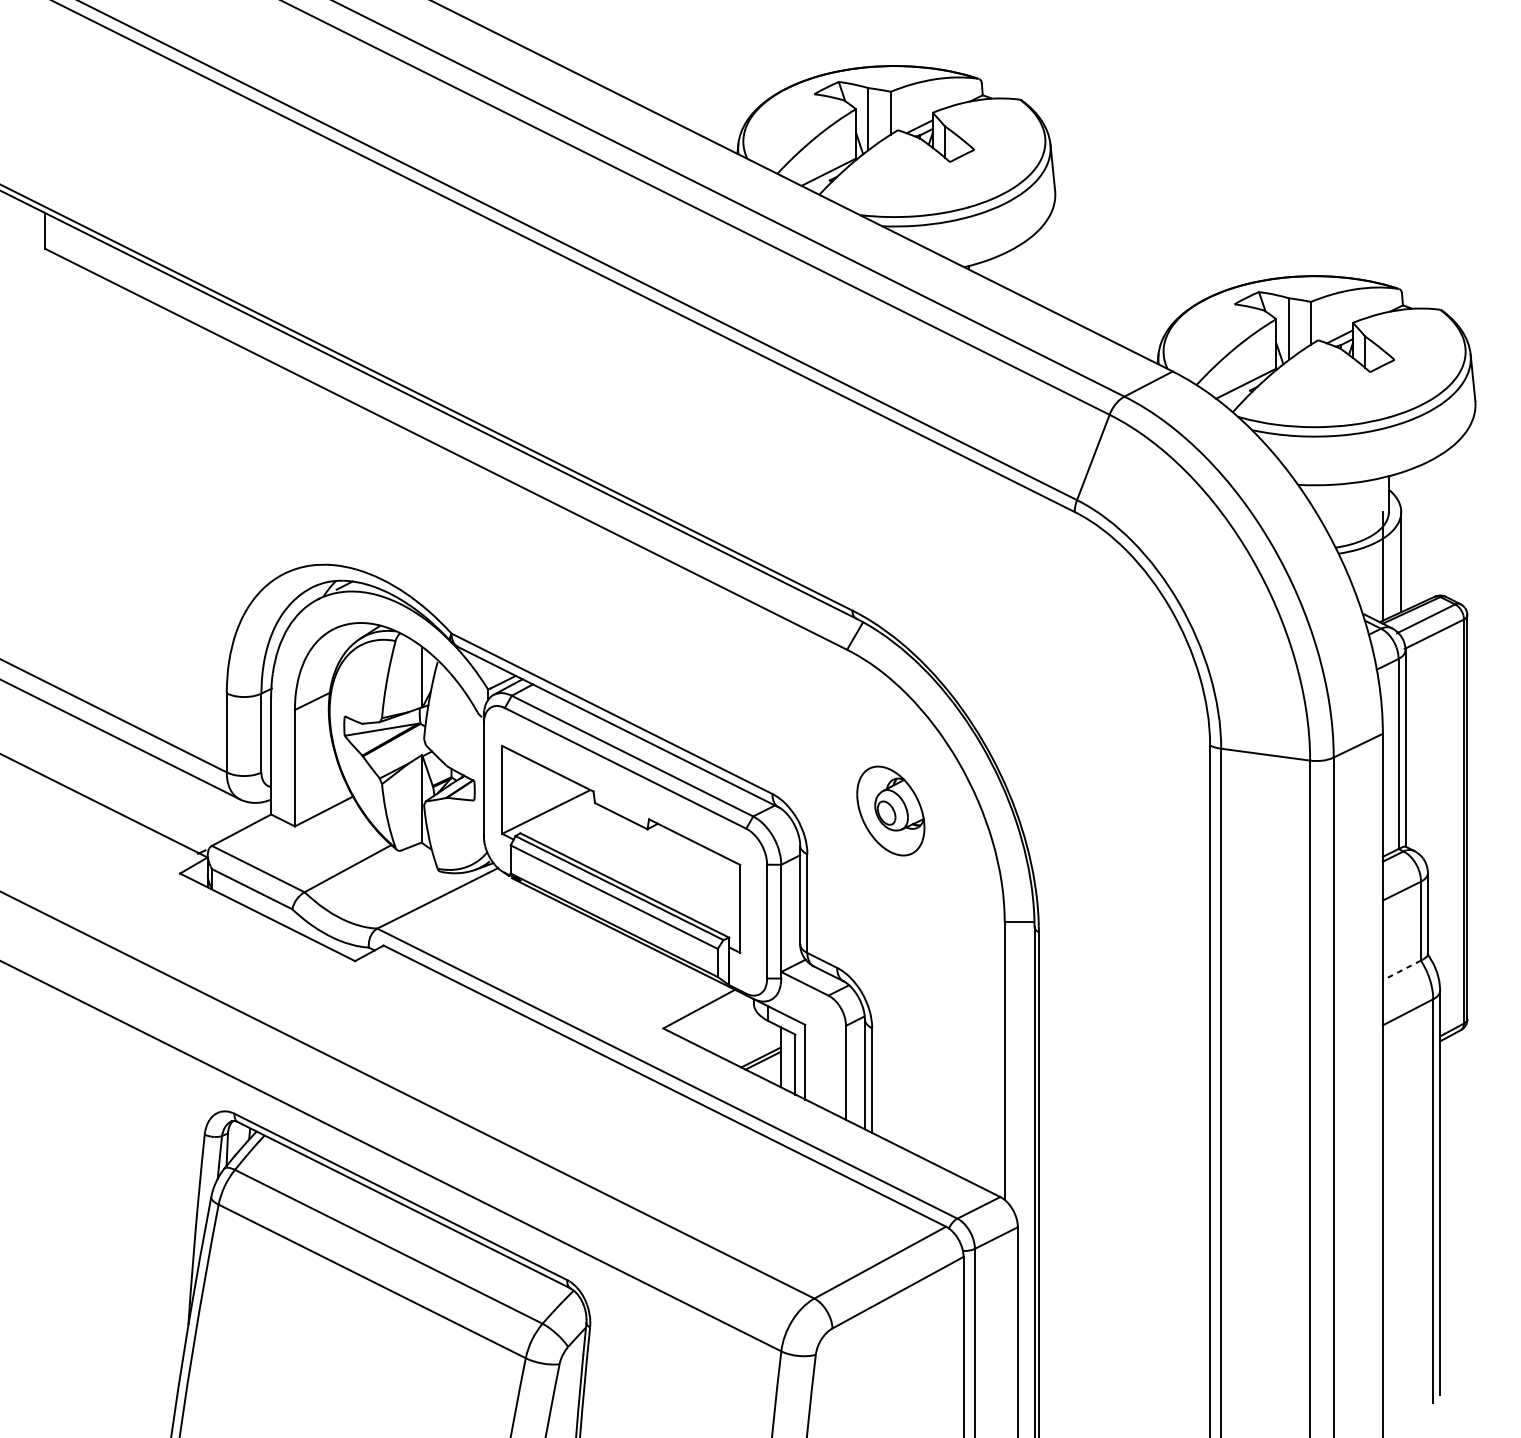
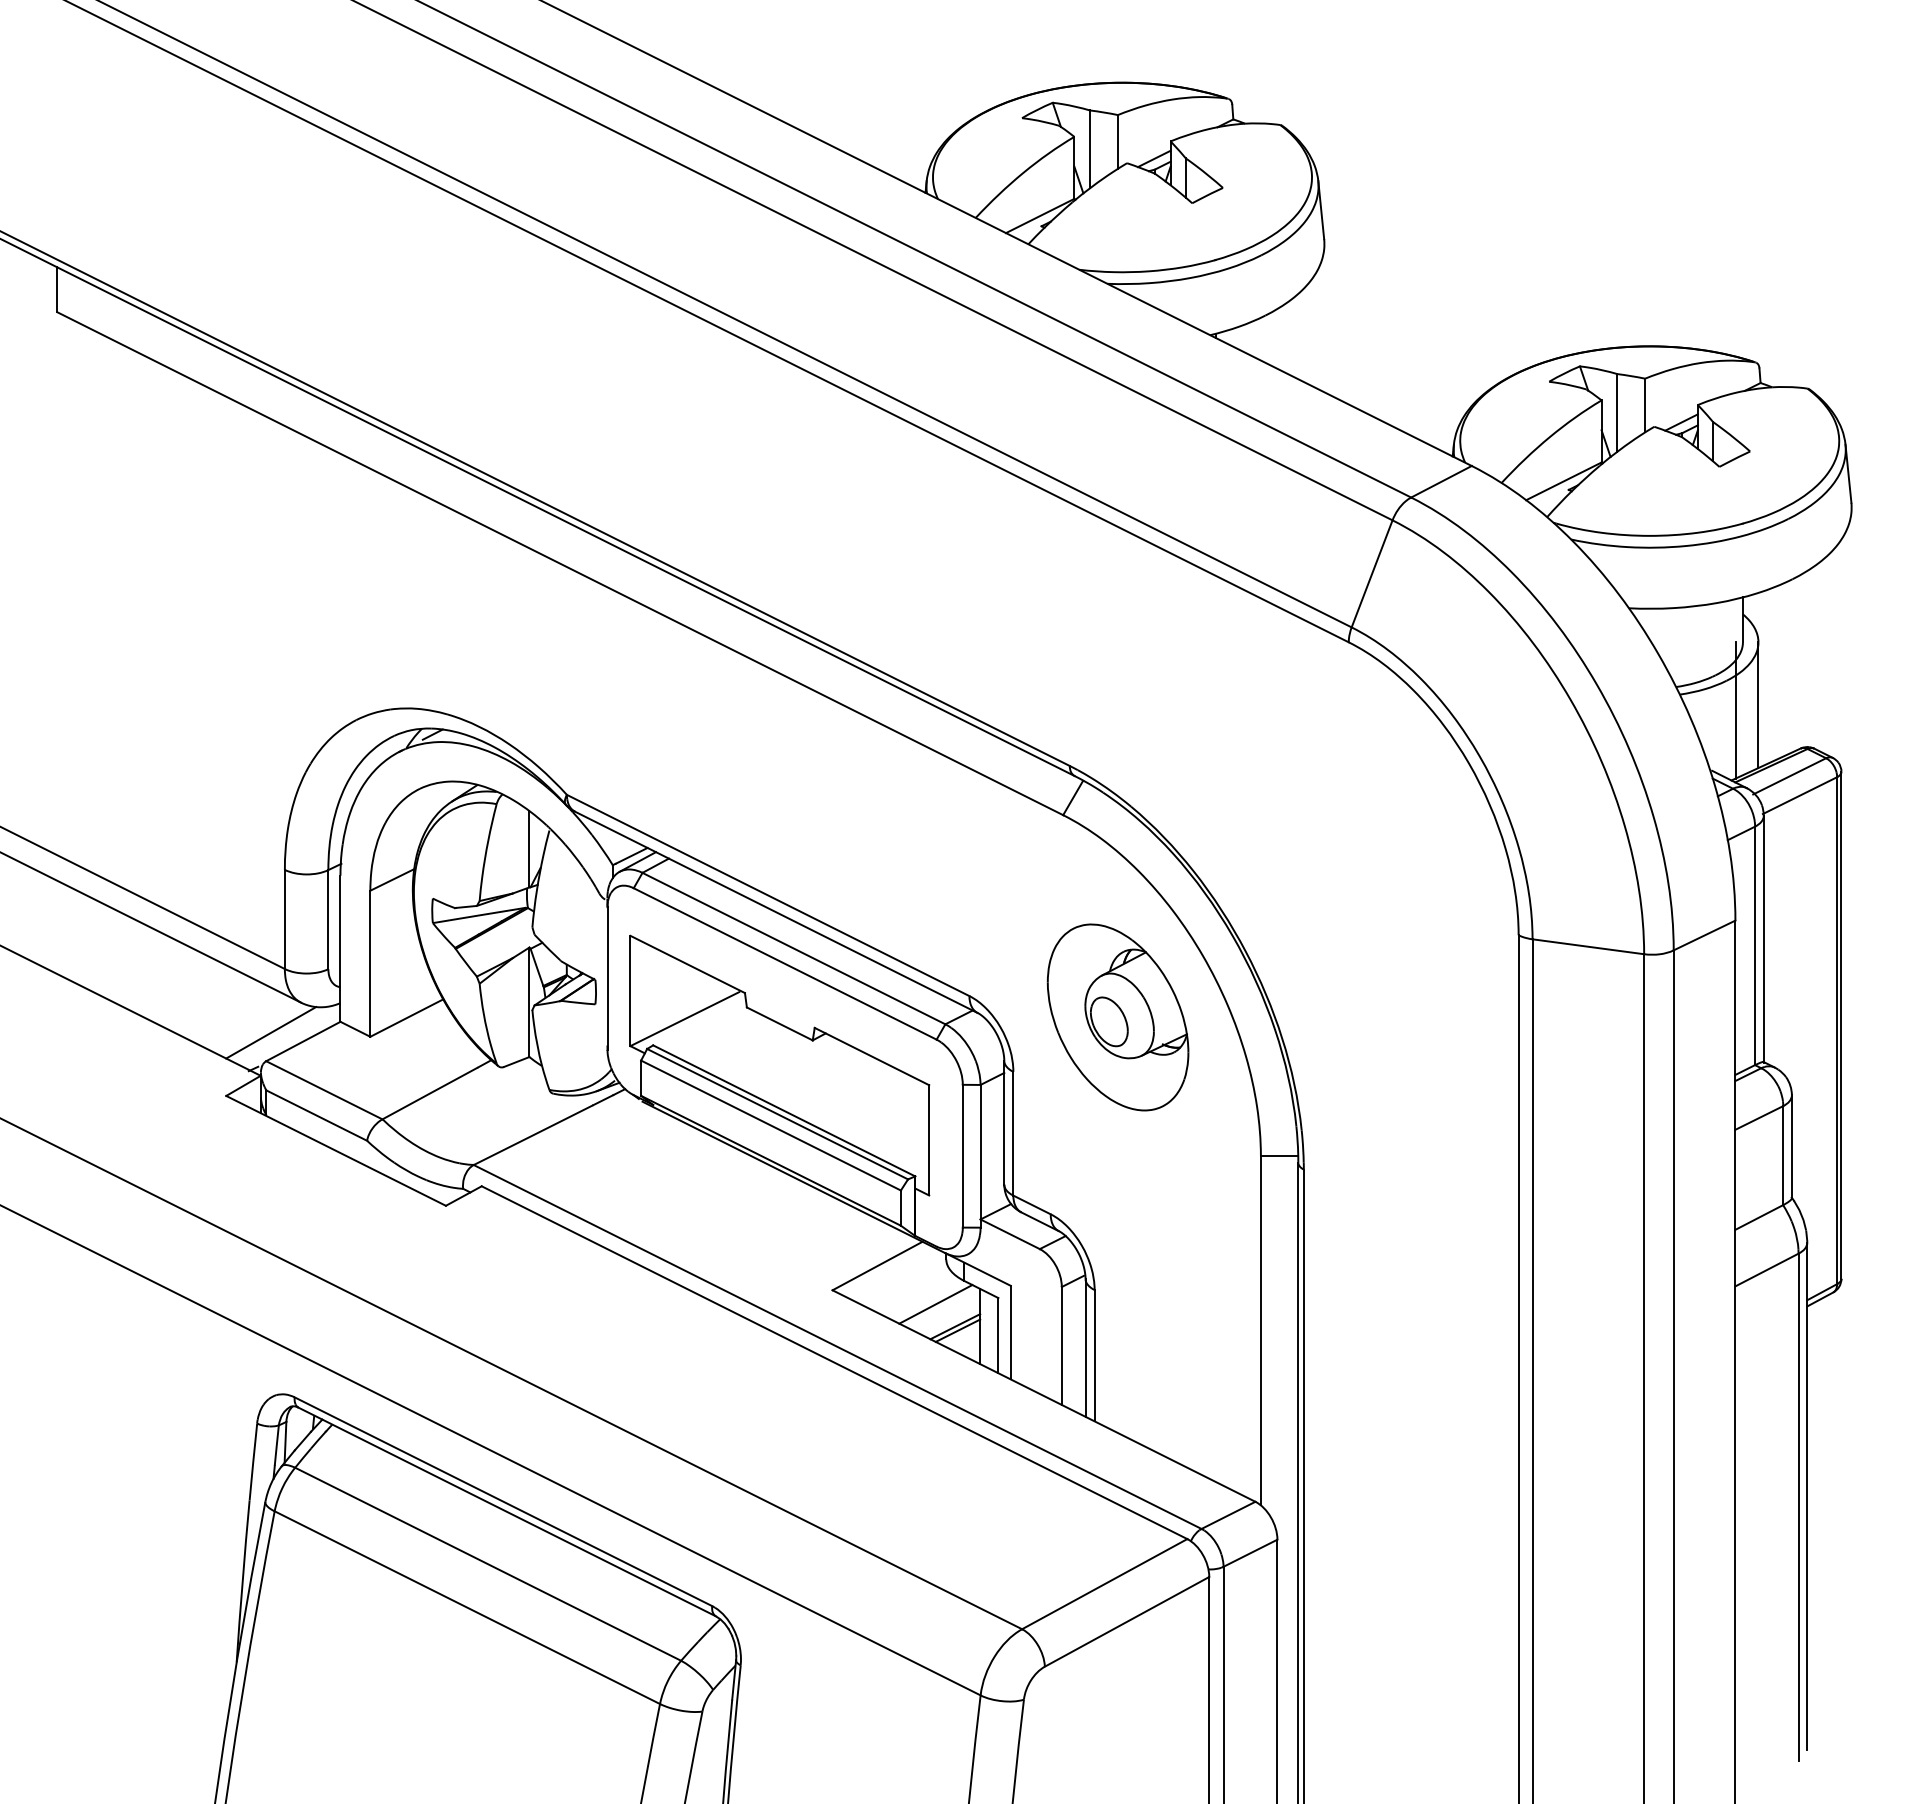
part: (890, 811) -> (1117, 1017), size x1.67
line: (216, 823) -> (271, 1032), added
line: (1402, 970) -> (1759, 1217), dashed -> solid
line: (745, 1039) -> (935, 1304), added

